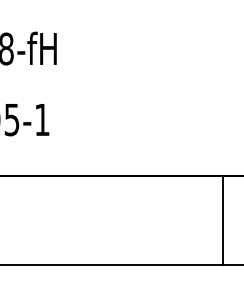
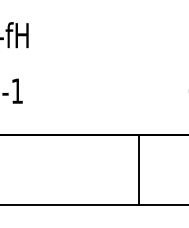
line: (223, 220) -> (139, 170), moved

